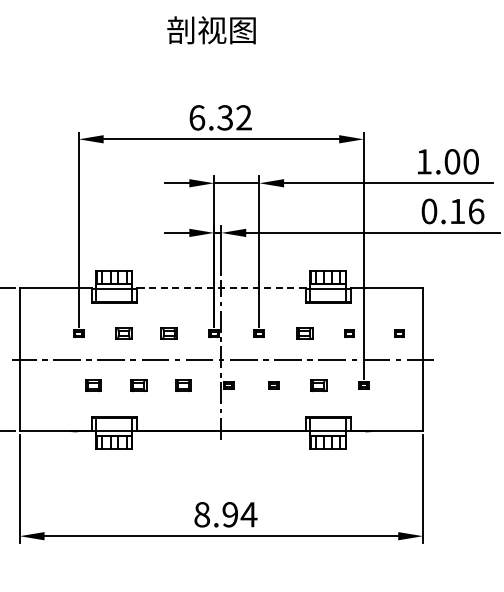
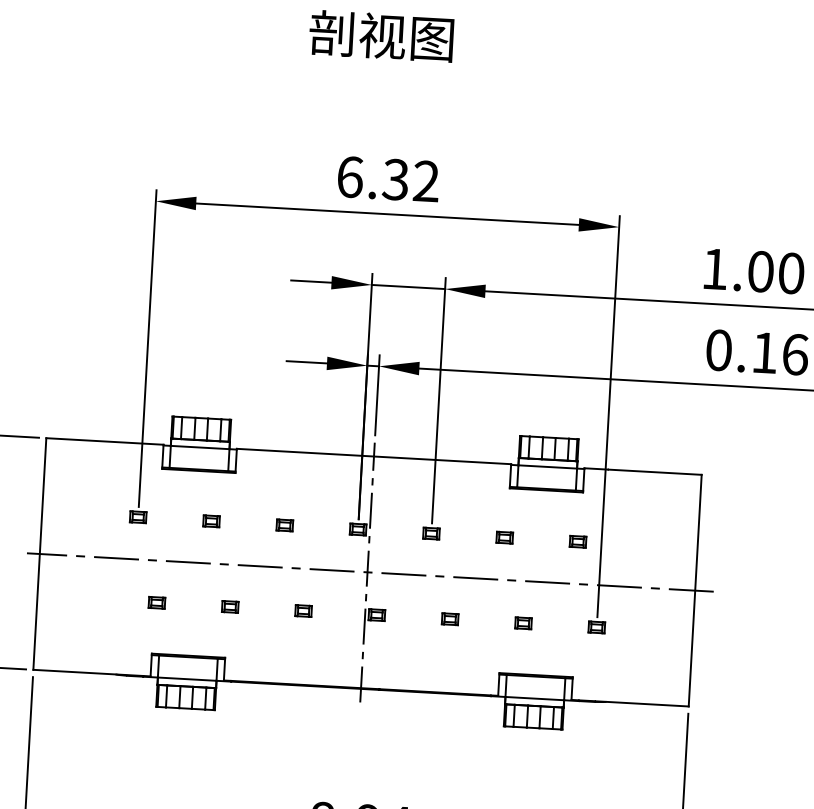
line: (220, 288) -> (372, 456), dashed -> solid
part: (123, 333) -> (210, 520), size x0.62
part: (168, 333) -> (283, 524), size x0.62
part: (303, 333) -> (503, 537), size x0.62
part: (399, 333) -> (659, 545), removed
part: (92, 385) -> (155, 602), size x0.62
part: (137, 385) -> (228, 606), size x0.62
part: (183, 385) -> (303, 610), size x0.62
part: (318, 385) -> (522, 623), size x0.62

